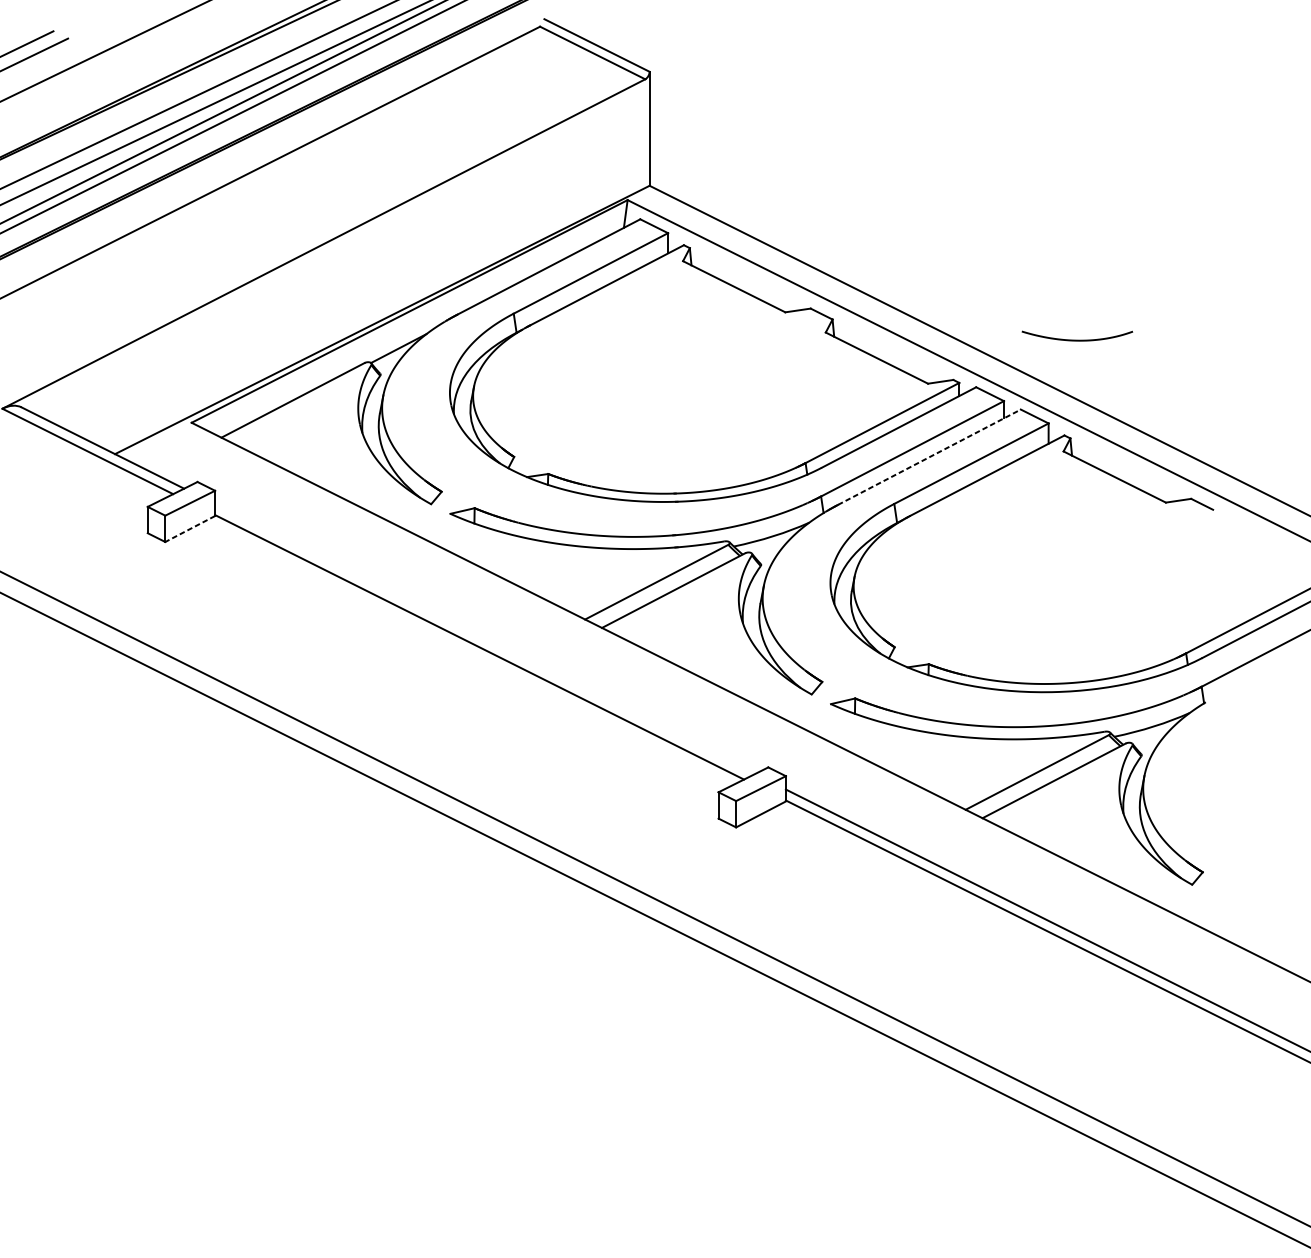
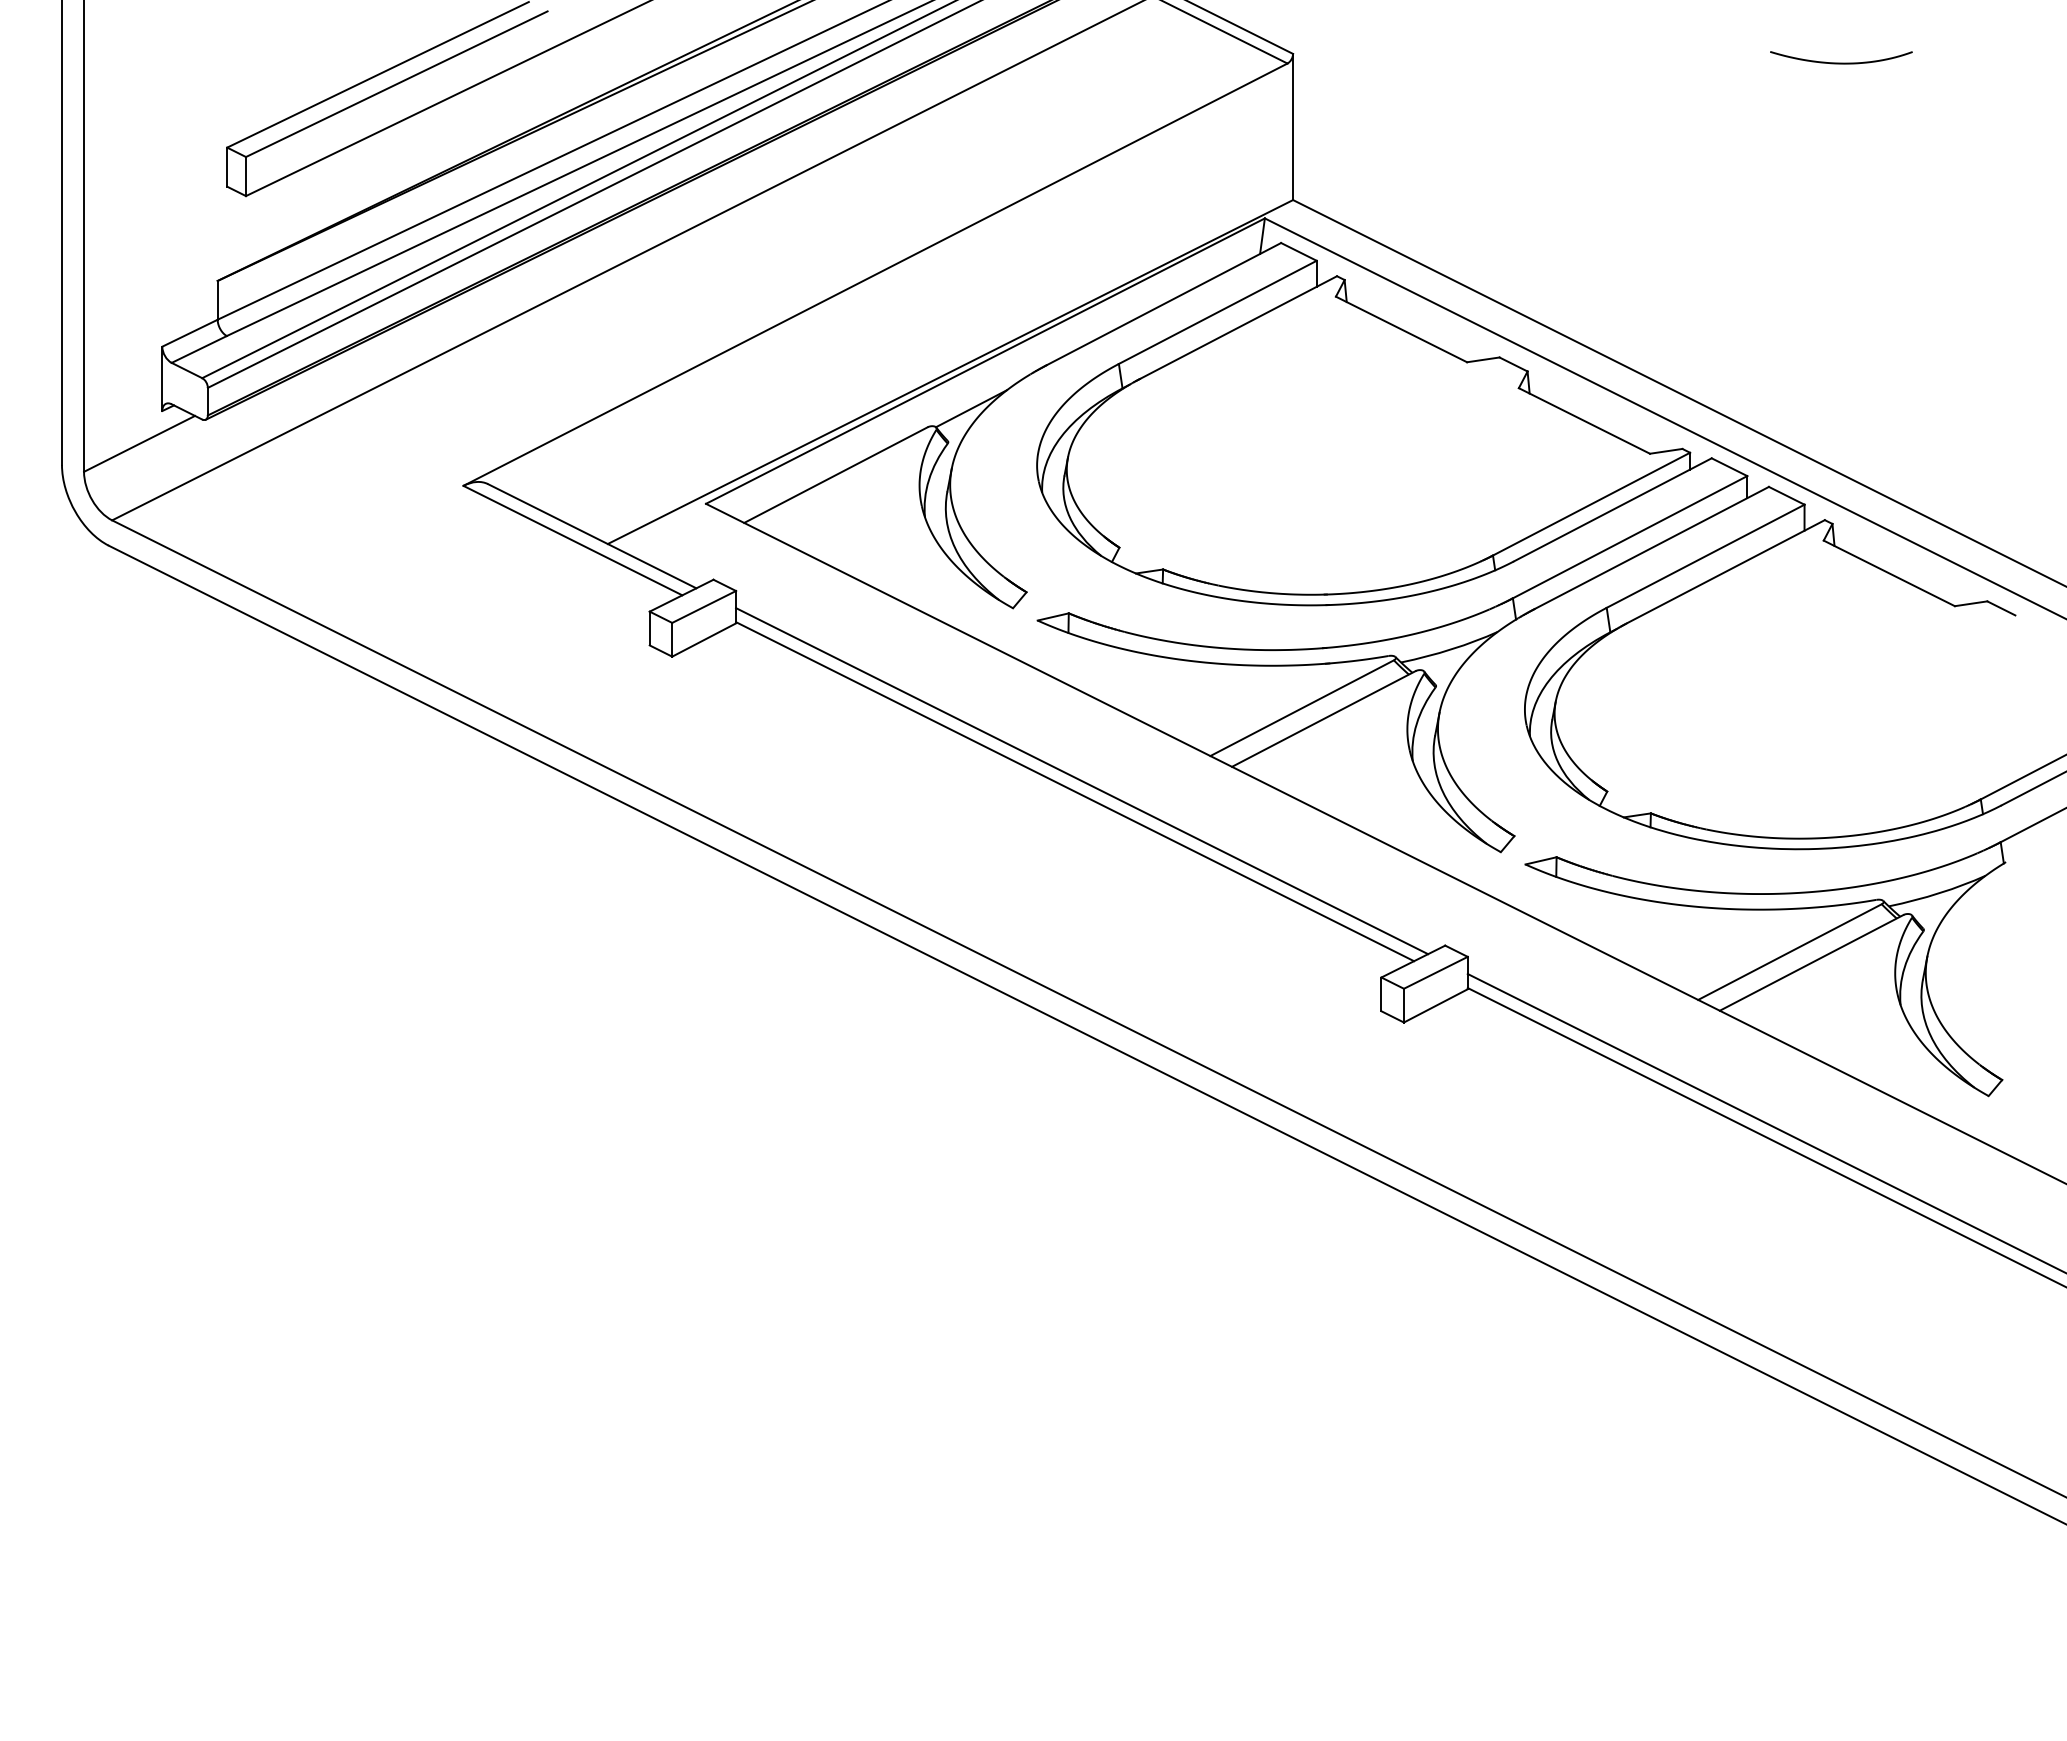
curve: (1077, 339) -> (1841, 62), moved
line: (930, 456) -> (1652, 547), dashed -> solid
line: (190, 529) -> (704, 640), dashed -> solid
line: (485, 639) -> (1082, 781), added

